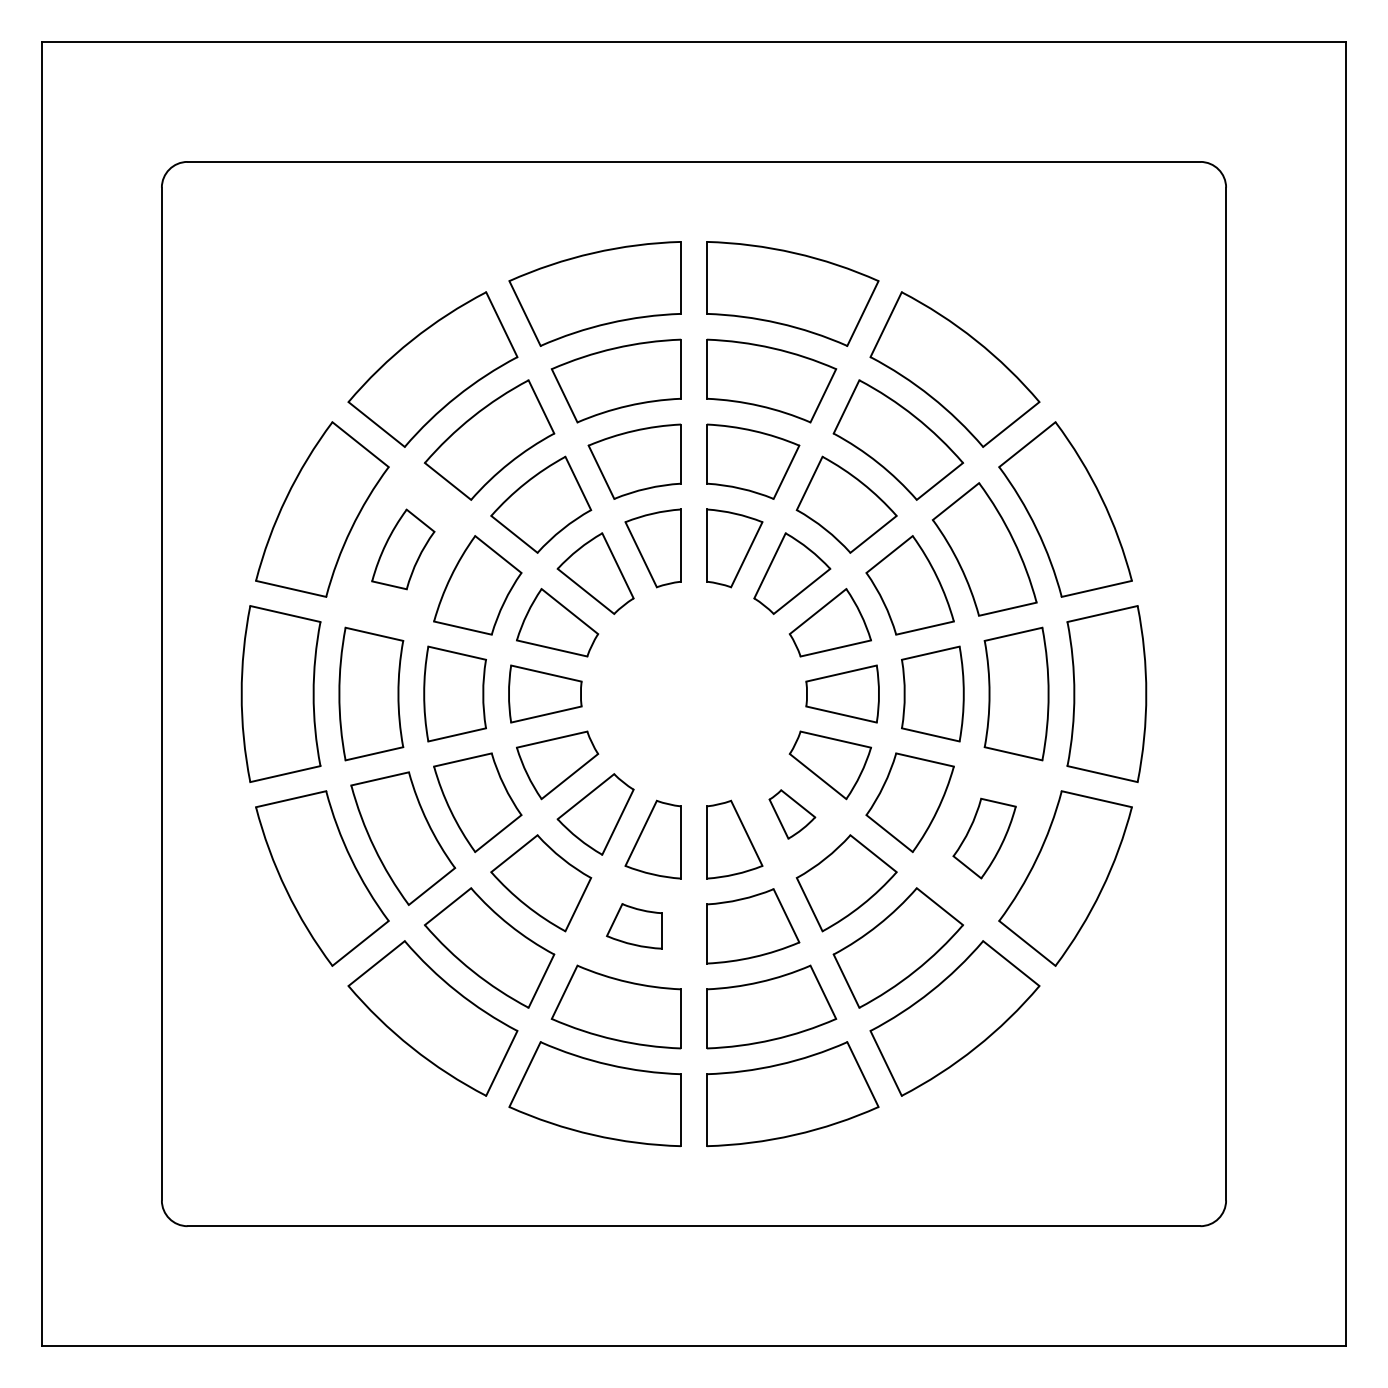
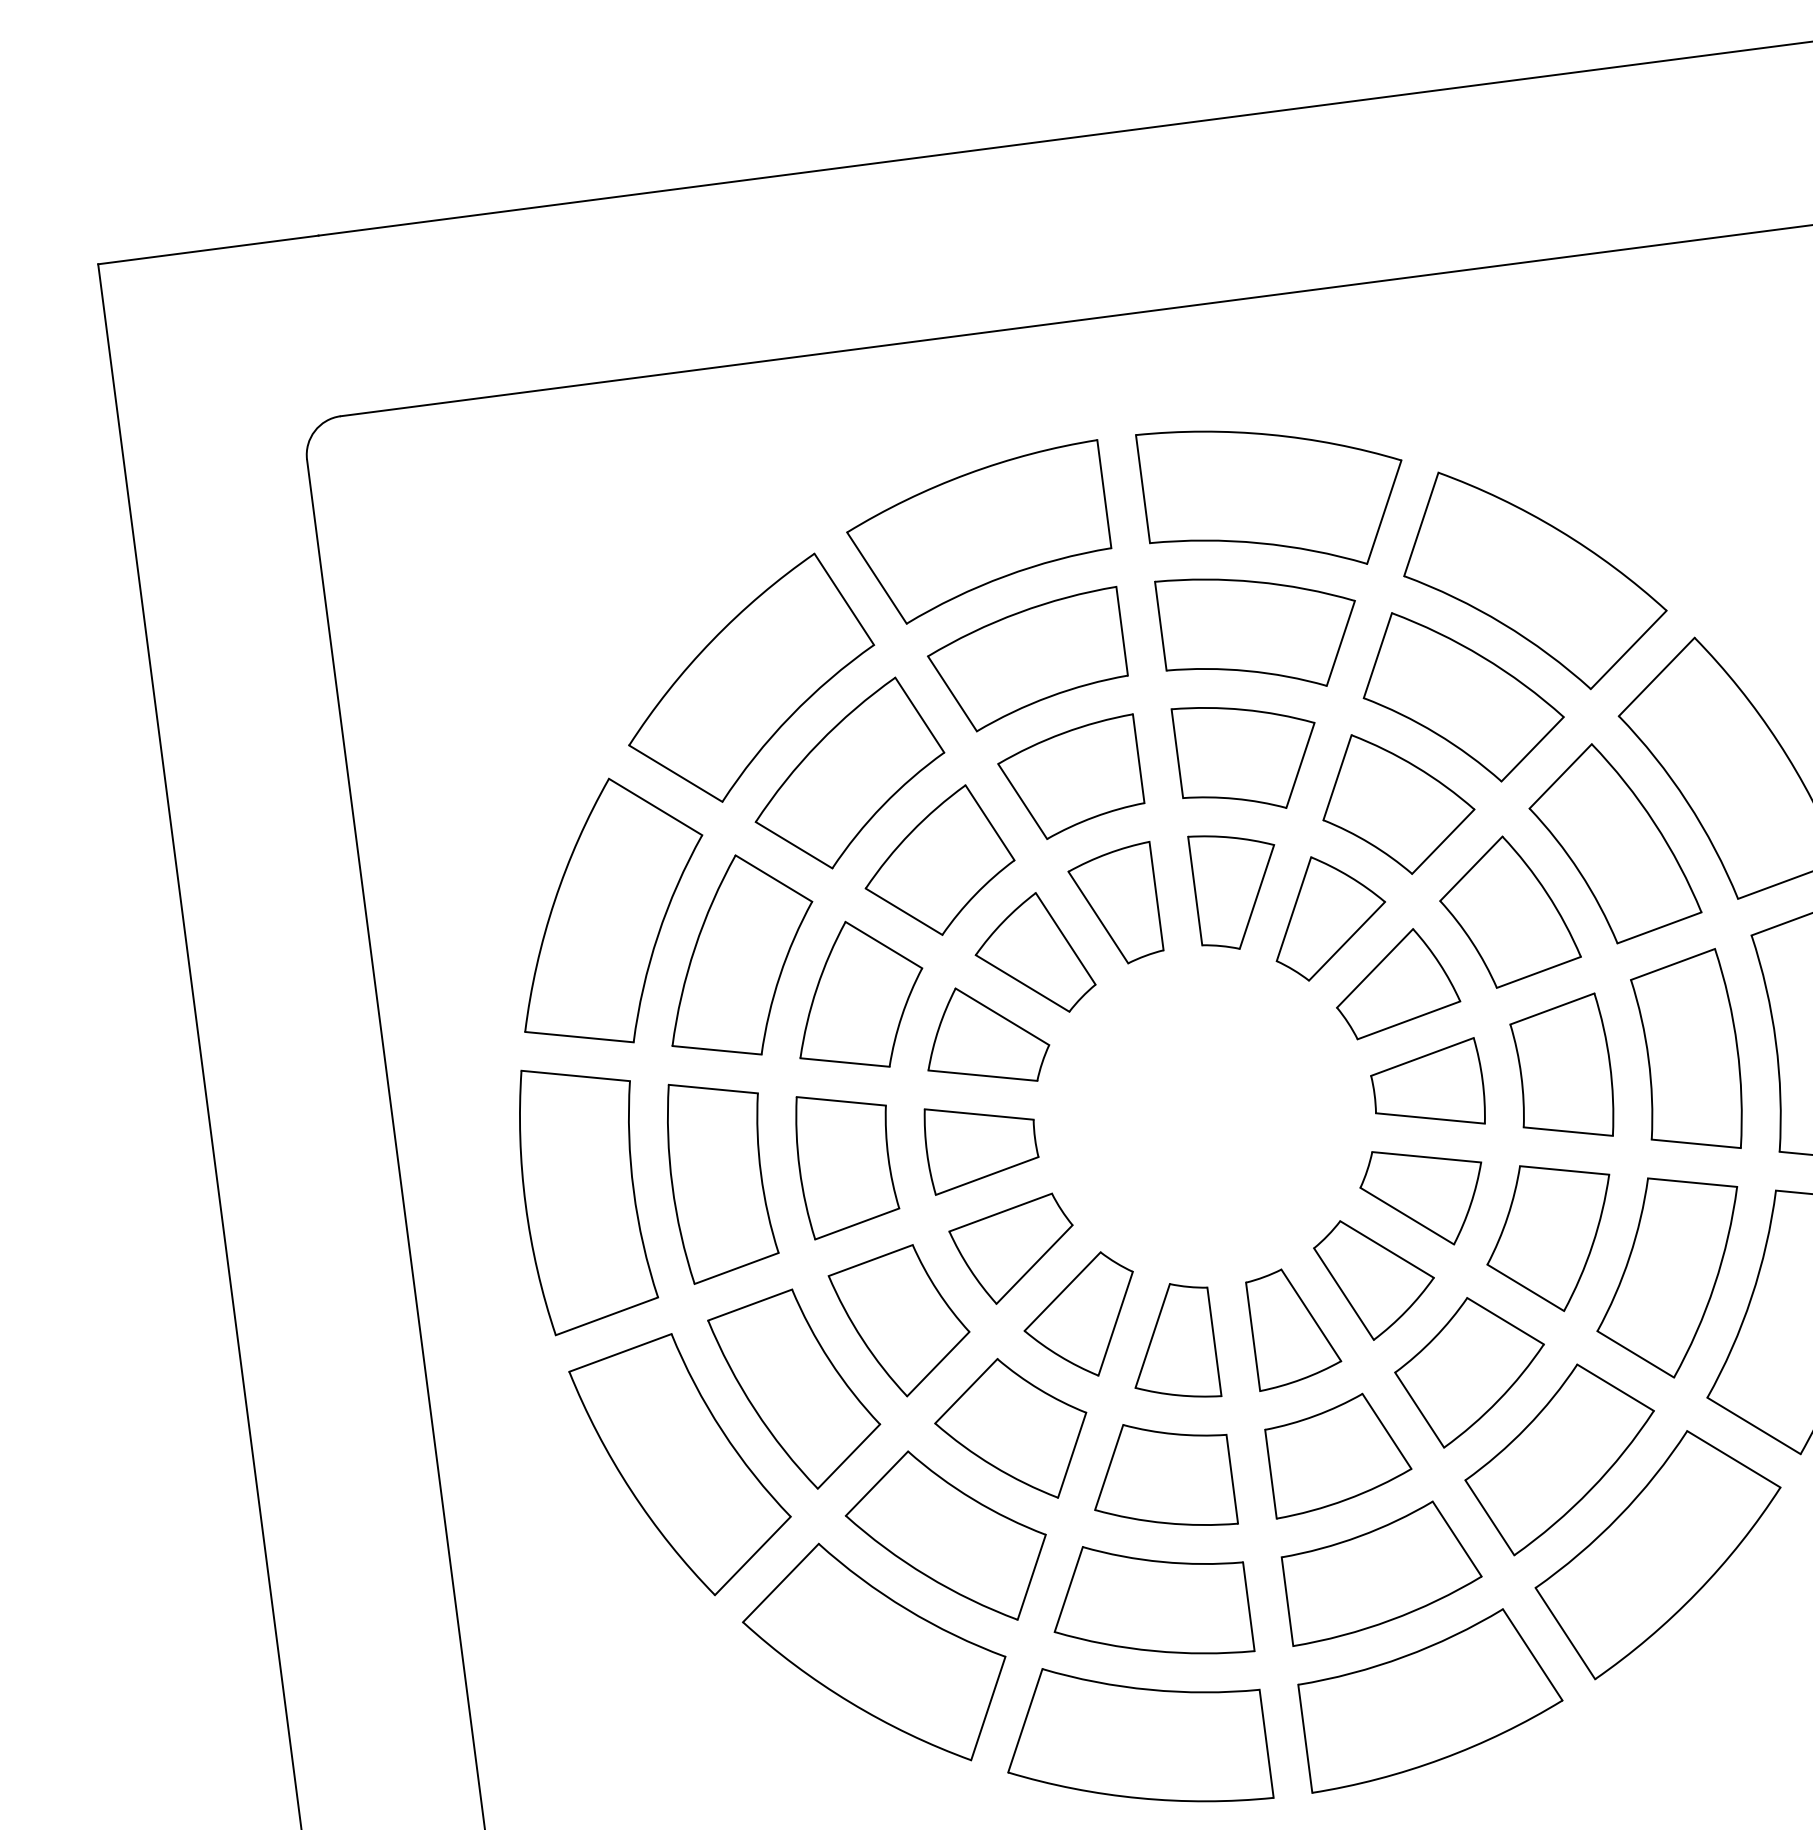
part: (403, 549) -> (740, 956), size x1.67
part: (792, 814) -> (1376, 1278), size x1.67
part: (984, 838) -> (1669, 1276), size x1.67
part: (634, 926) -> (1160, 1477), size x1.67

